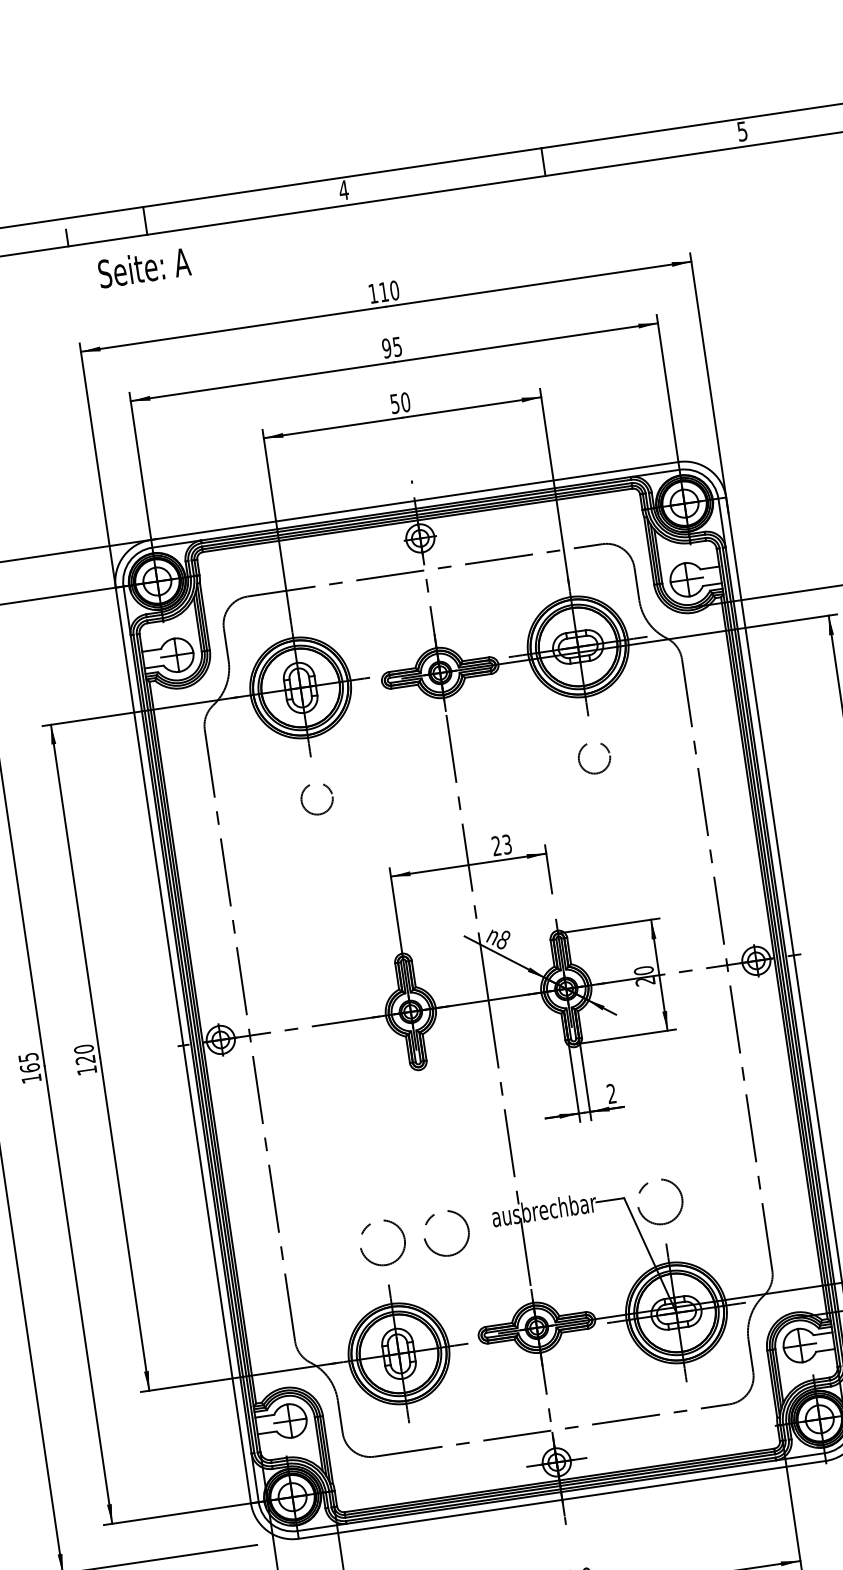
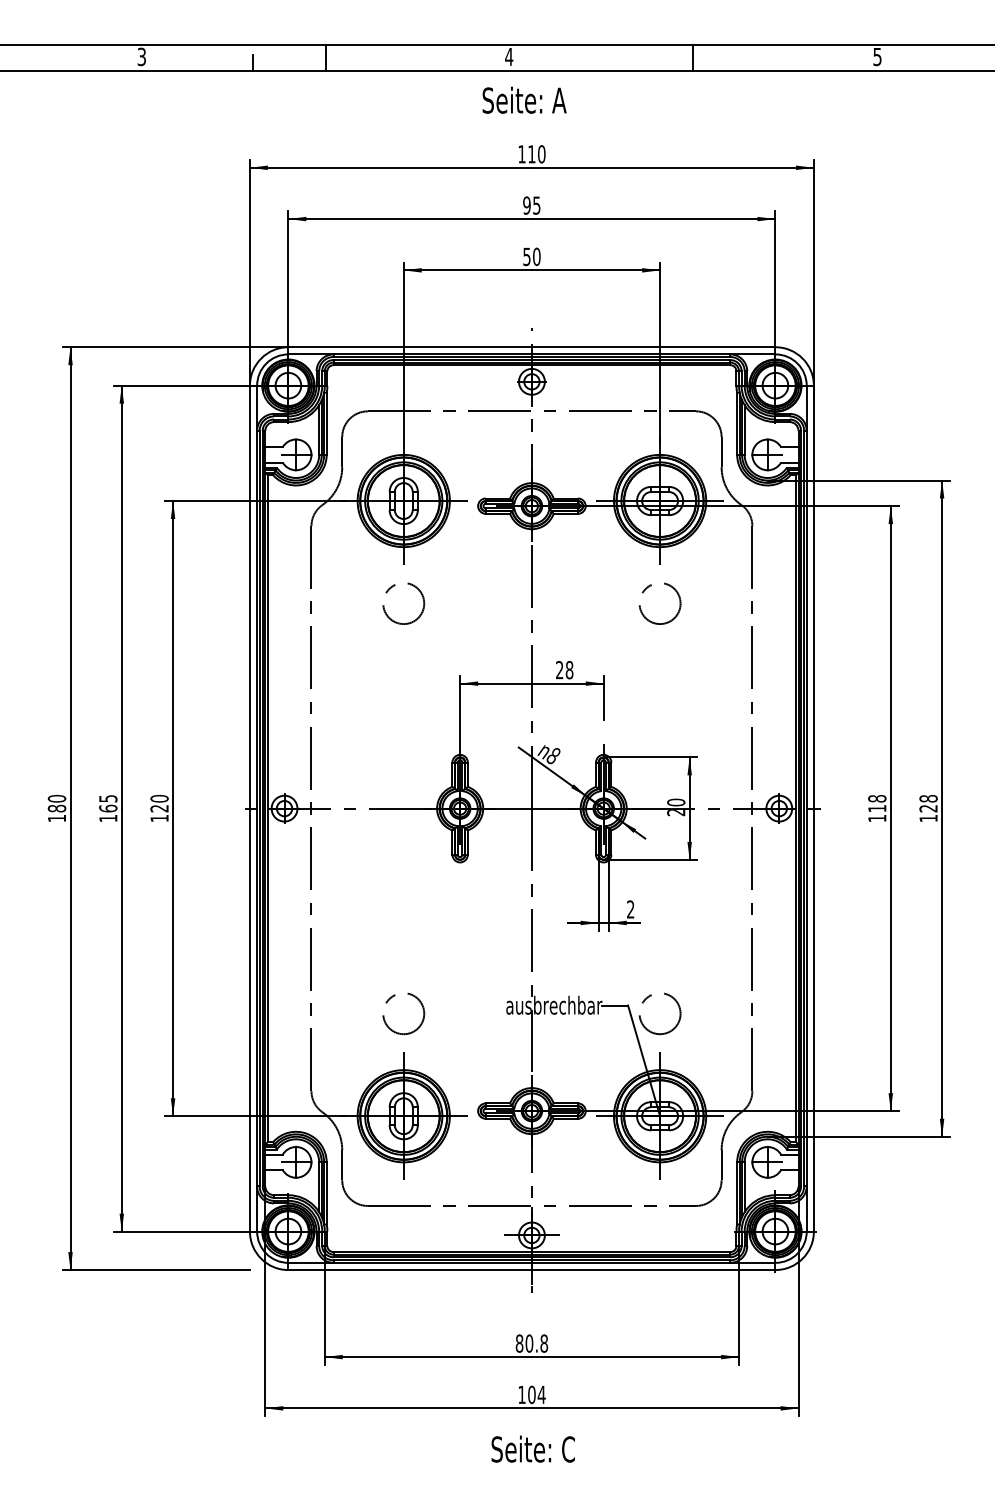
text: (144, 266) -> (524, 99), moved
circle: (593, 757) -> (659, 603), size x1.43
circle: (316, 798) -> (403, 603), size x1.43
text: (507, 844) -> (569, 670), 23 -> 28
circle: (446, 1233) -> (462, 1013), removed

